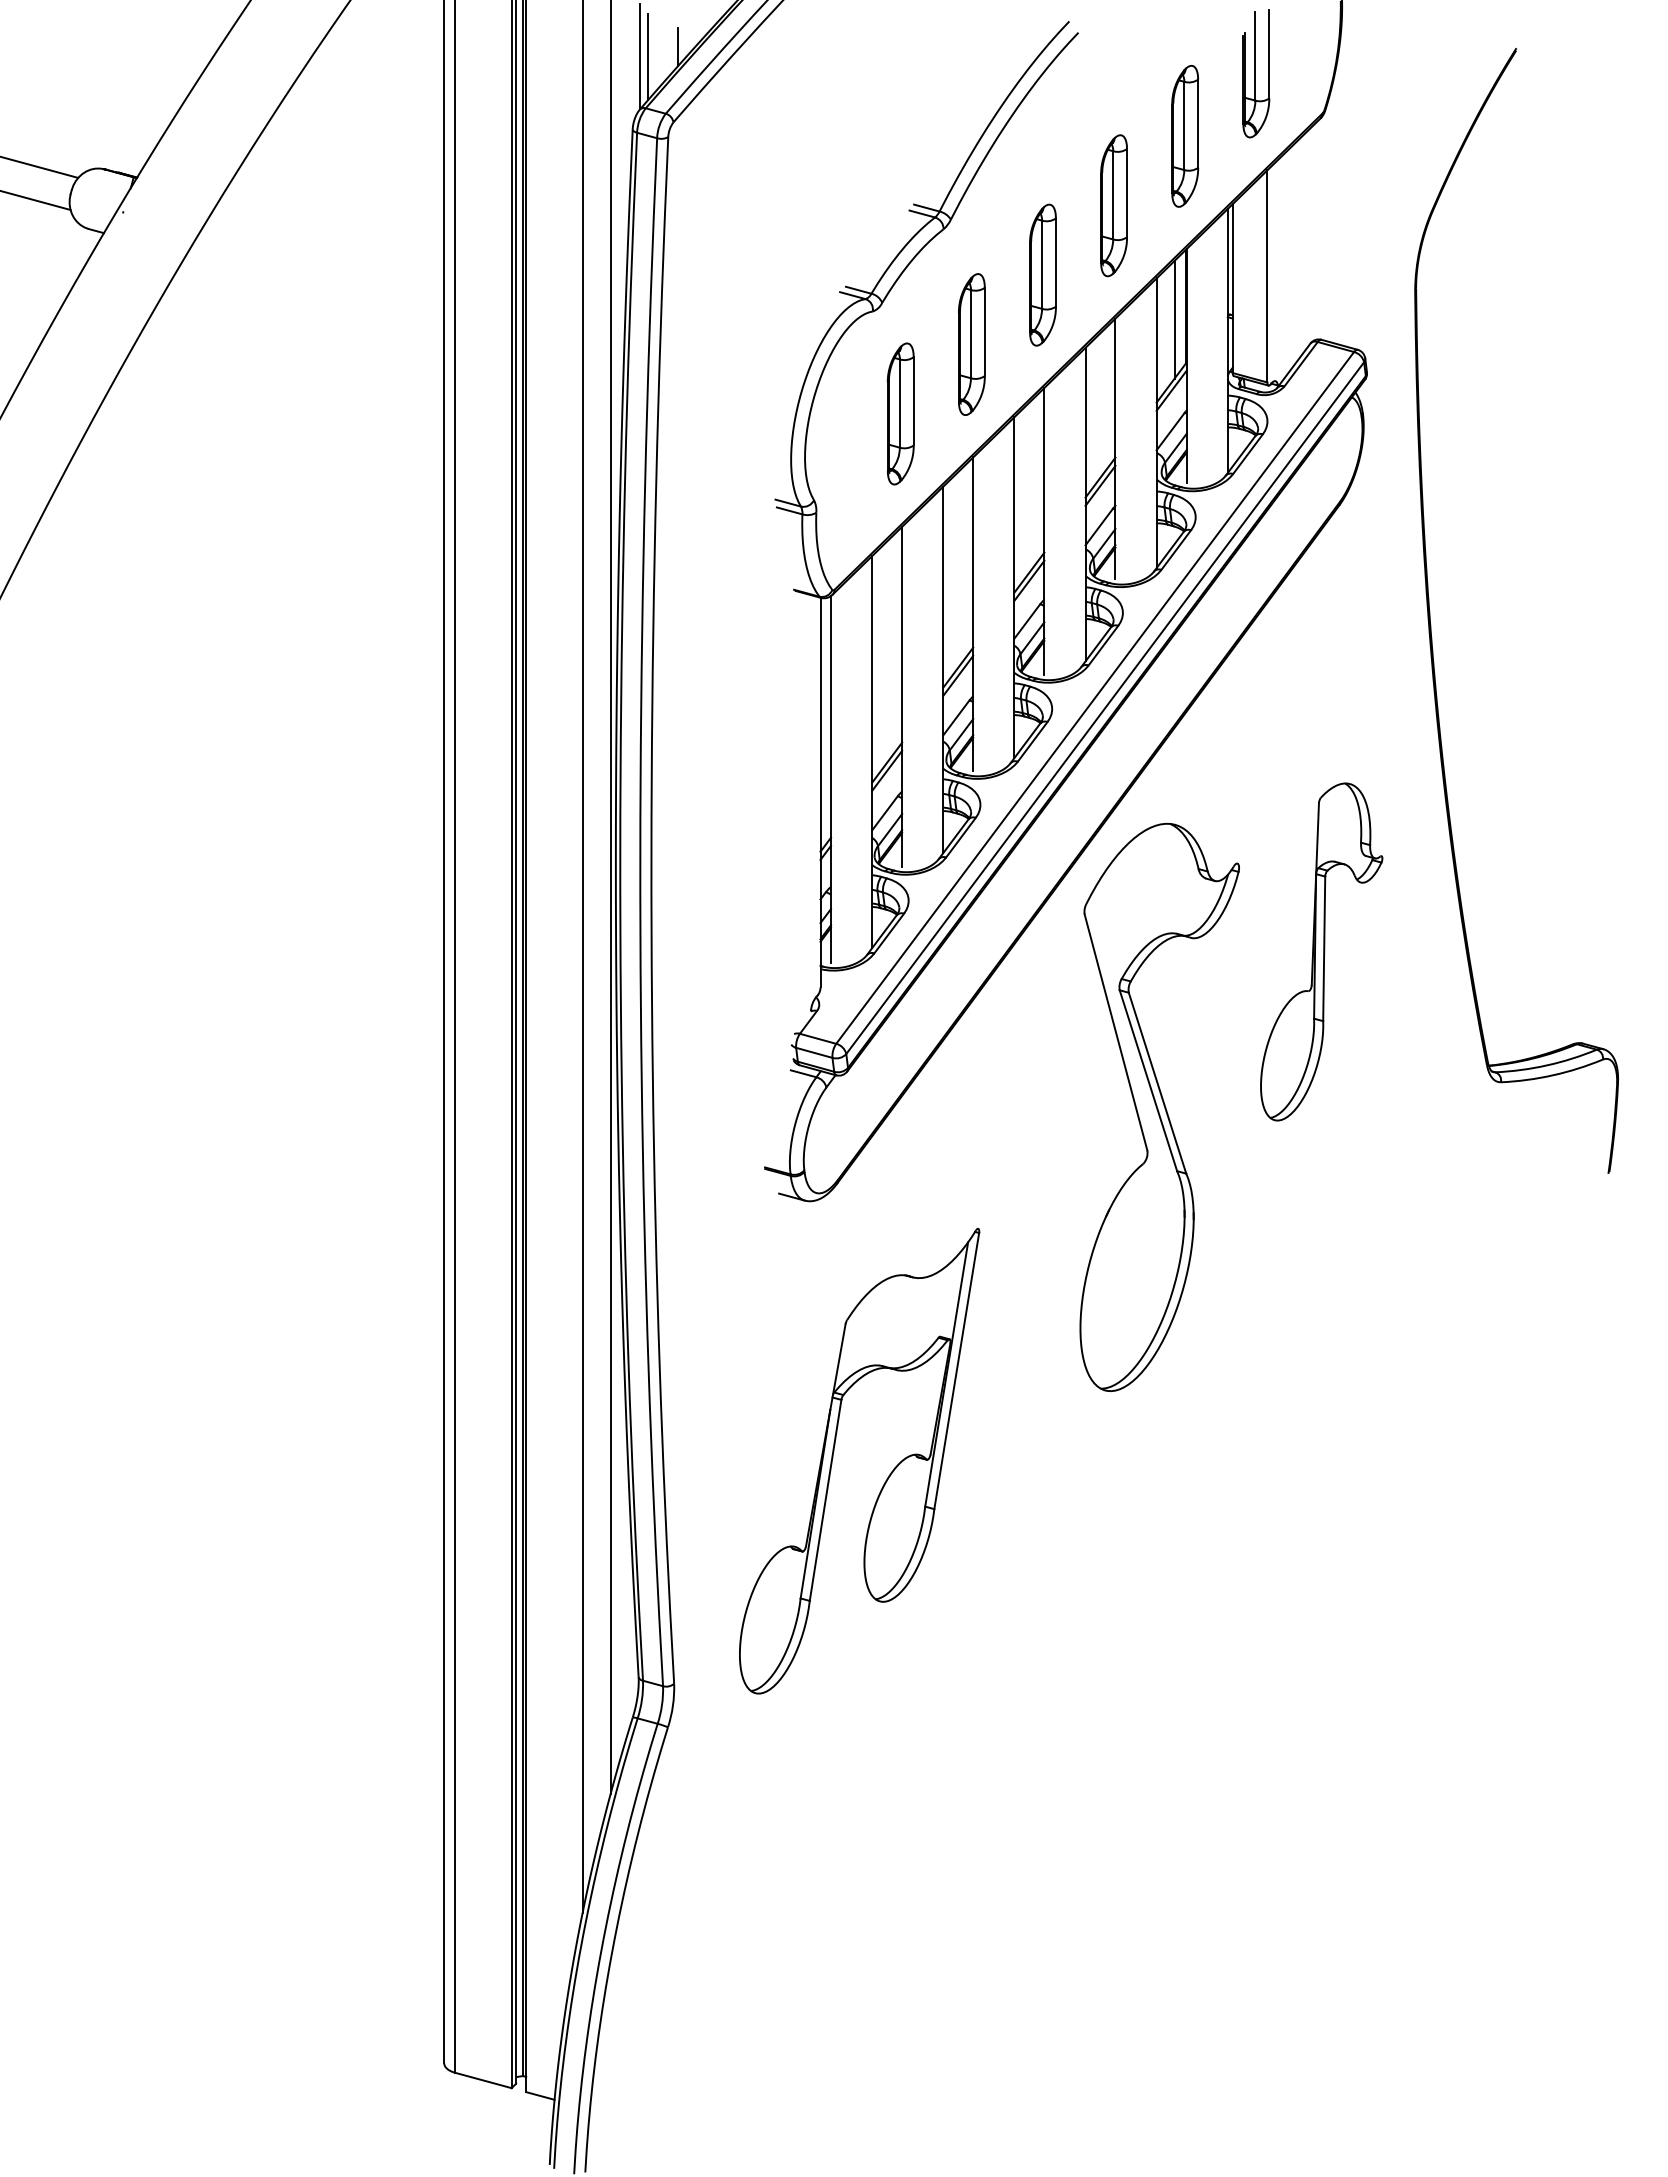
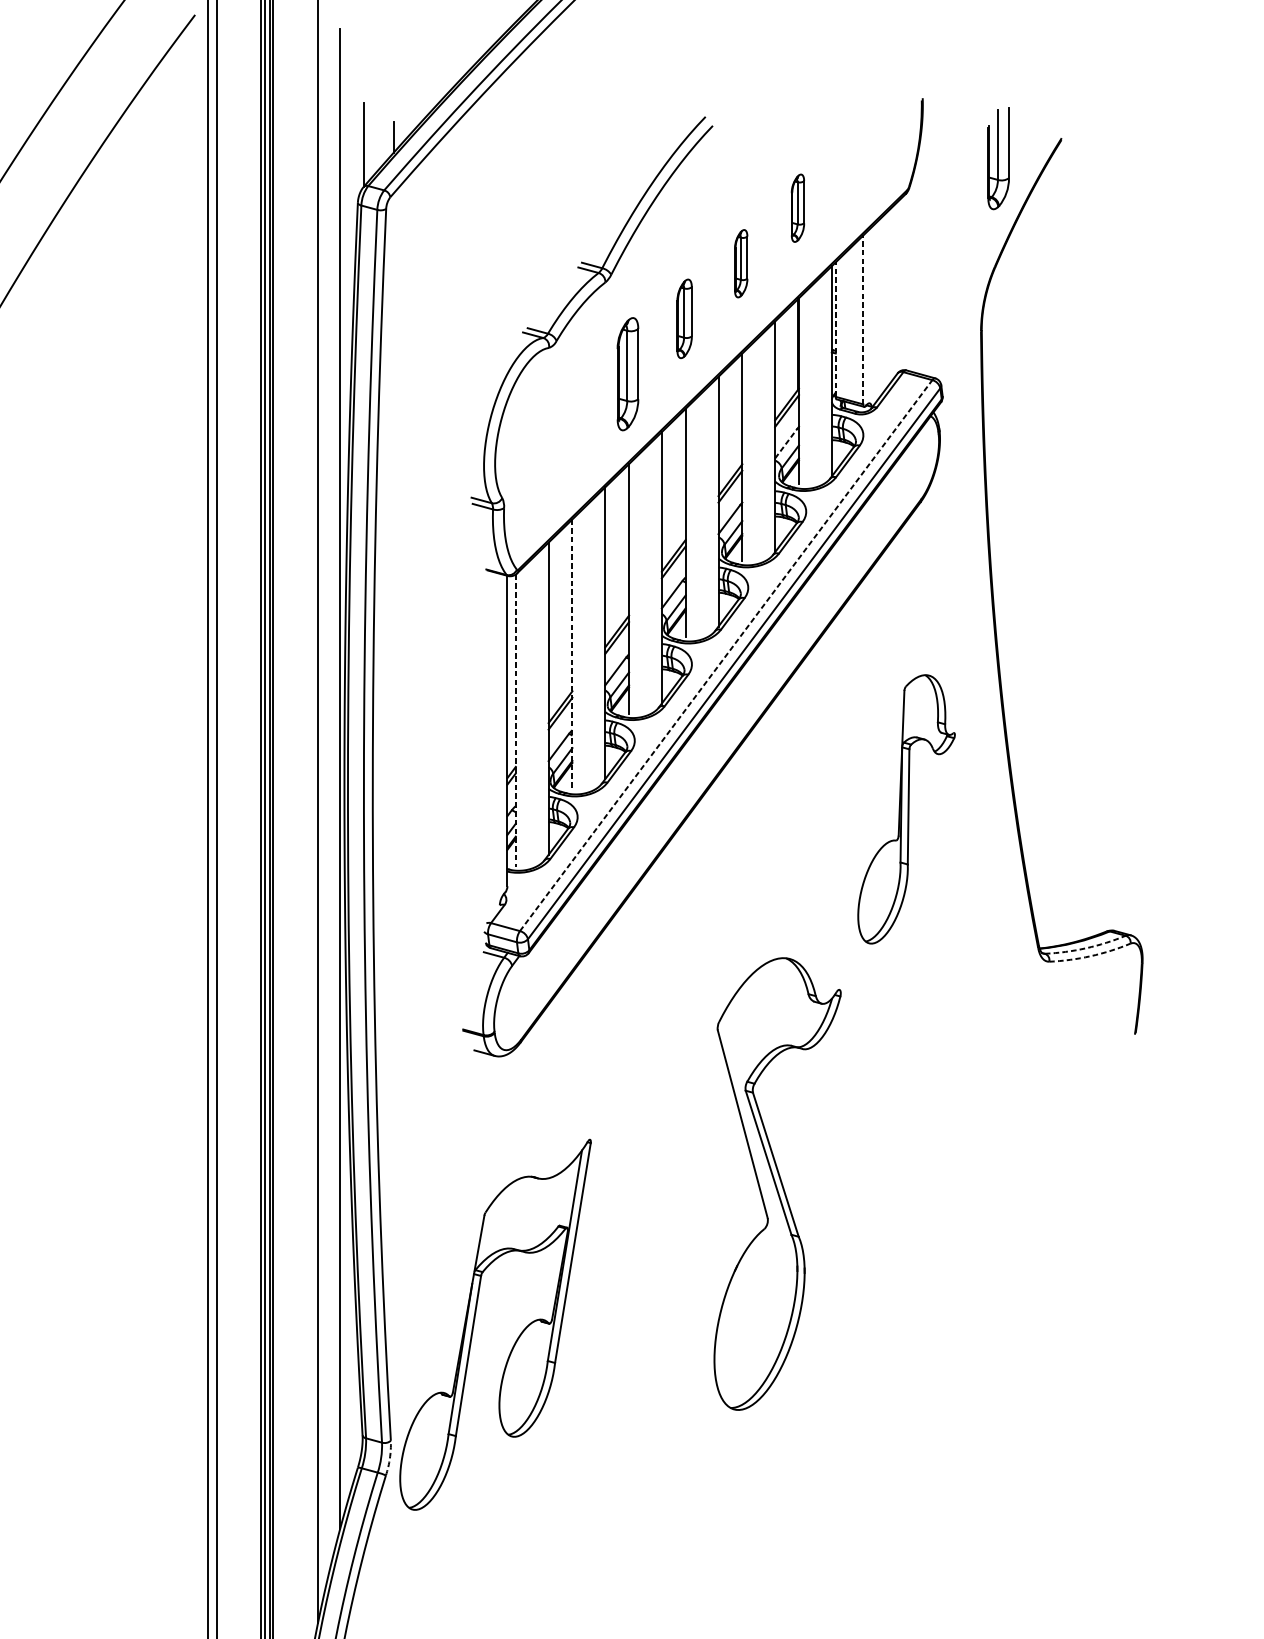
line: (647, 57) -> (369, 145), removed
part: (1256, 73) -> (998, 158), moved
part: (1185, 135) -> (798, 207), size x0.6
part: (1113, 205) -> (740, 263), size x0.6
part: (1042, 274) -> (684, 318), size x0.7
line: (1267, 275) -> (863, 319), solid -> dashed
line: (1232, 288) -> (835, 329), solid -> dashed
line: (1174, 319) -> (789, 354), removed
part: (900, 413) -> (571, 429), removed
line: (1170, 431) -> (786, 443), solid -> dashed
line: (902, 696) -> (572, 654), solid -> dashed
line: (1095, 697) -> (726, 655), solid -> dashed
line: (831, 779) -> (516, 720), solid -> dashed
part: (1321, 951) -> (906, 808), moved
arc: (1547, 1065) -> (1086, 948), solid -> dashed
arc: (1552, 1075) -> (1090, 956), solid -> dashed
part: (1159, 1106) -> (777, 1183), moved
part: (833, 1458) -> (474, 1322), moved
arc: (672, 1705) -> (389, 1458), solid -> dashed

